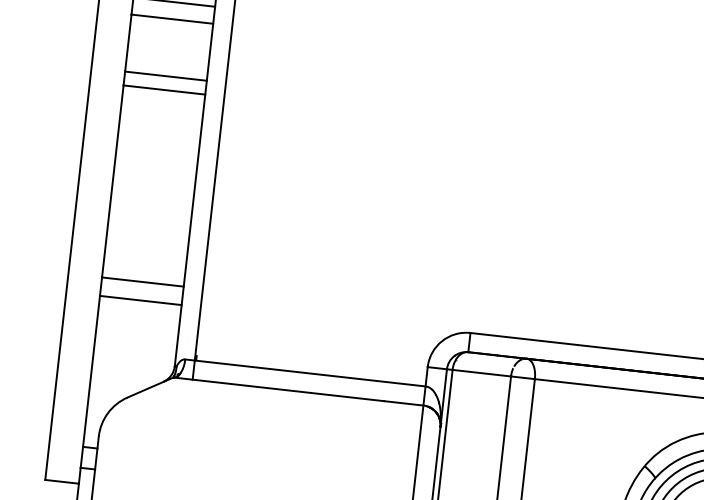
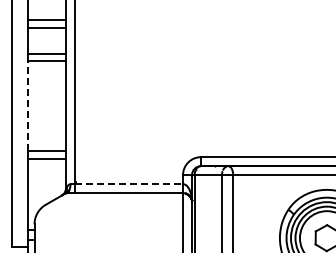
line: (112, 181) -> (27, 105), solid -> dashed
line: (311, 374) -> (129, 184), solid -> dashed

